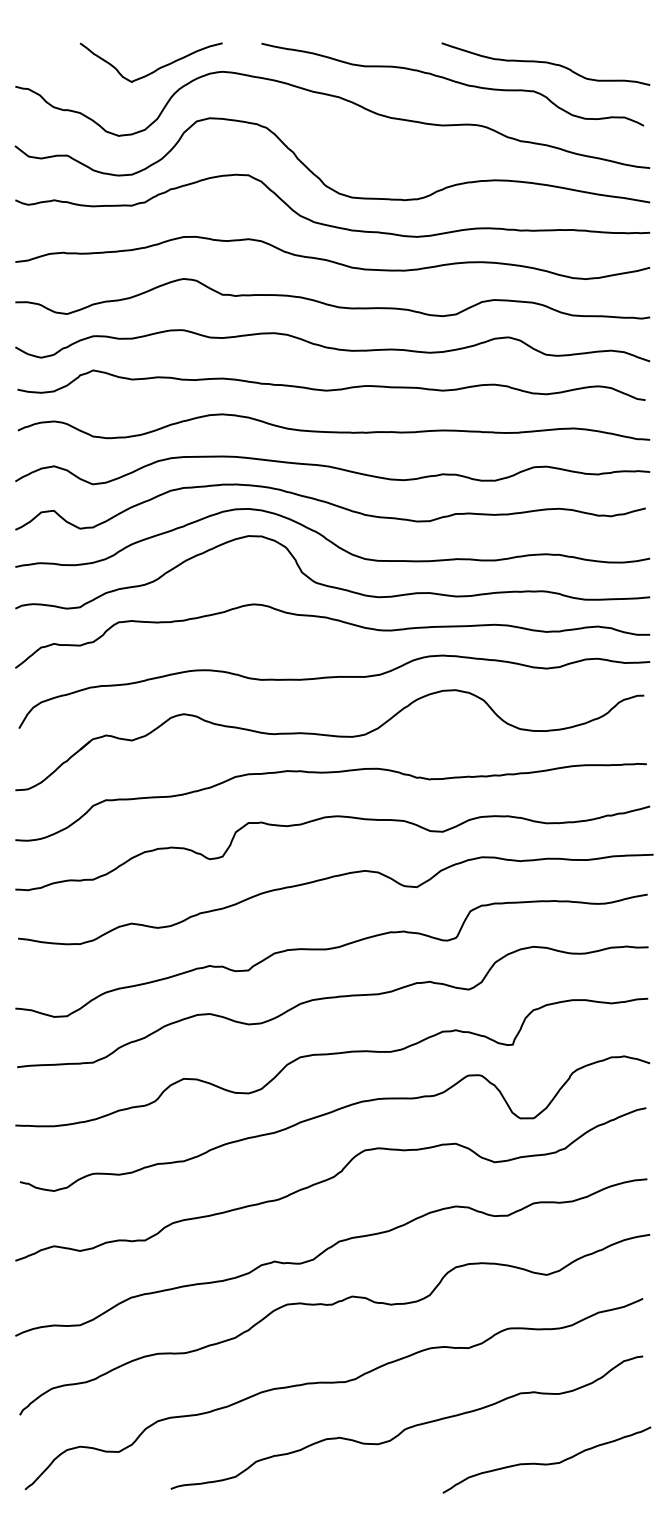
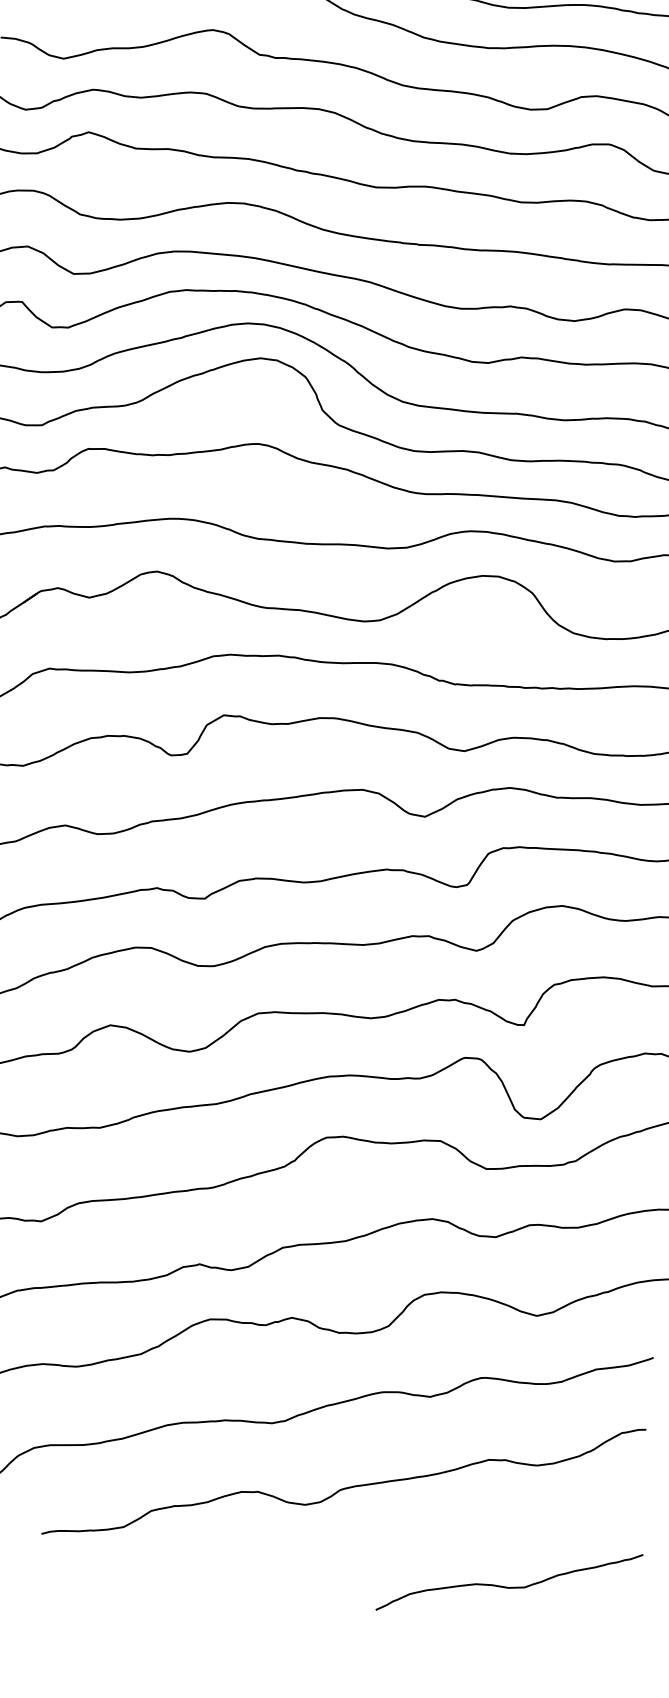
curve: (546, 1463) -> (508, 1586), moved

